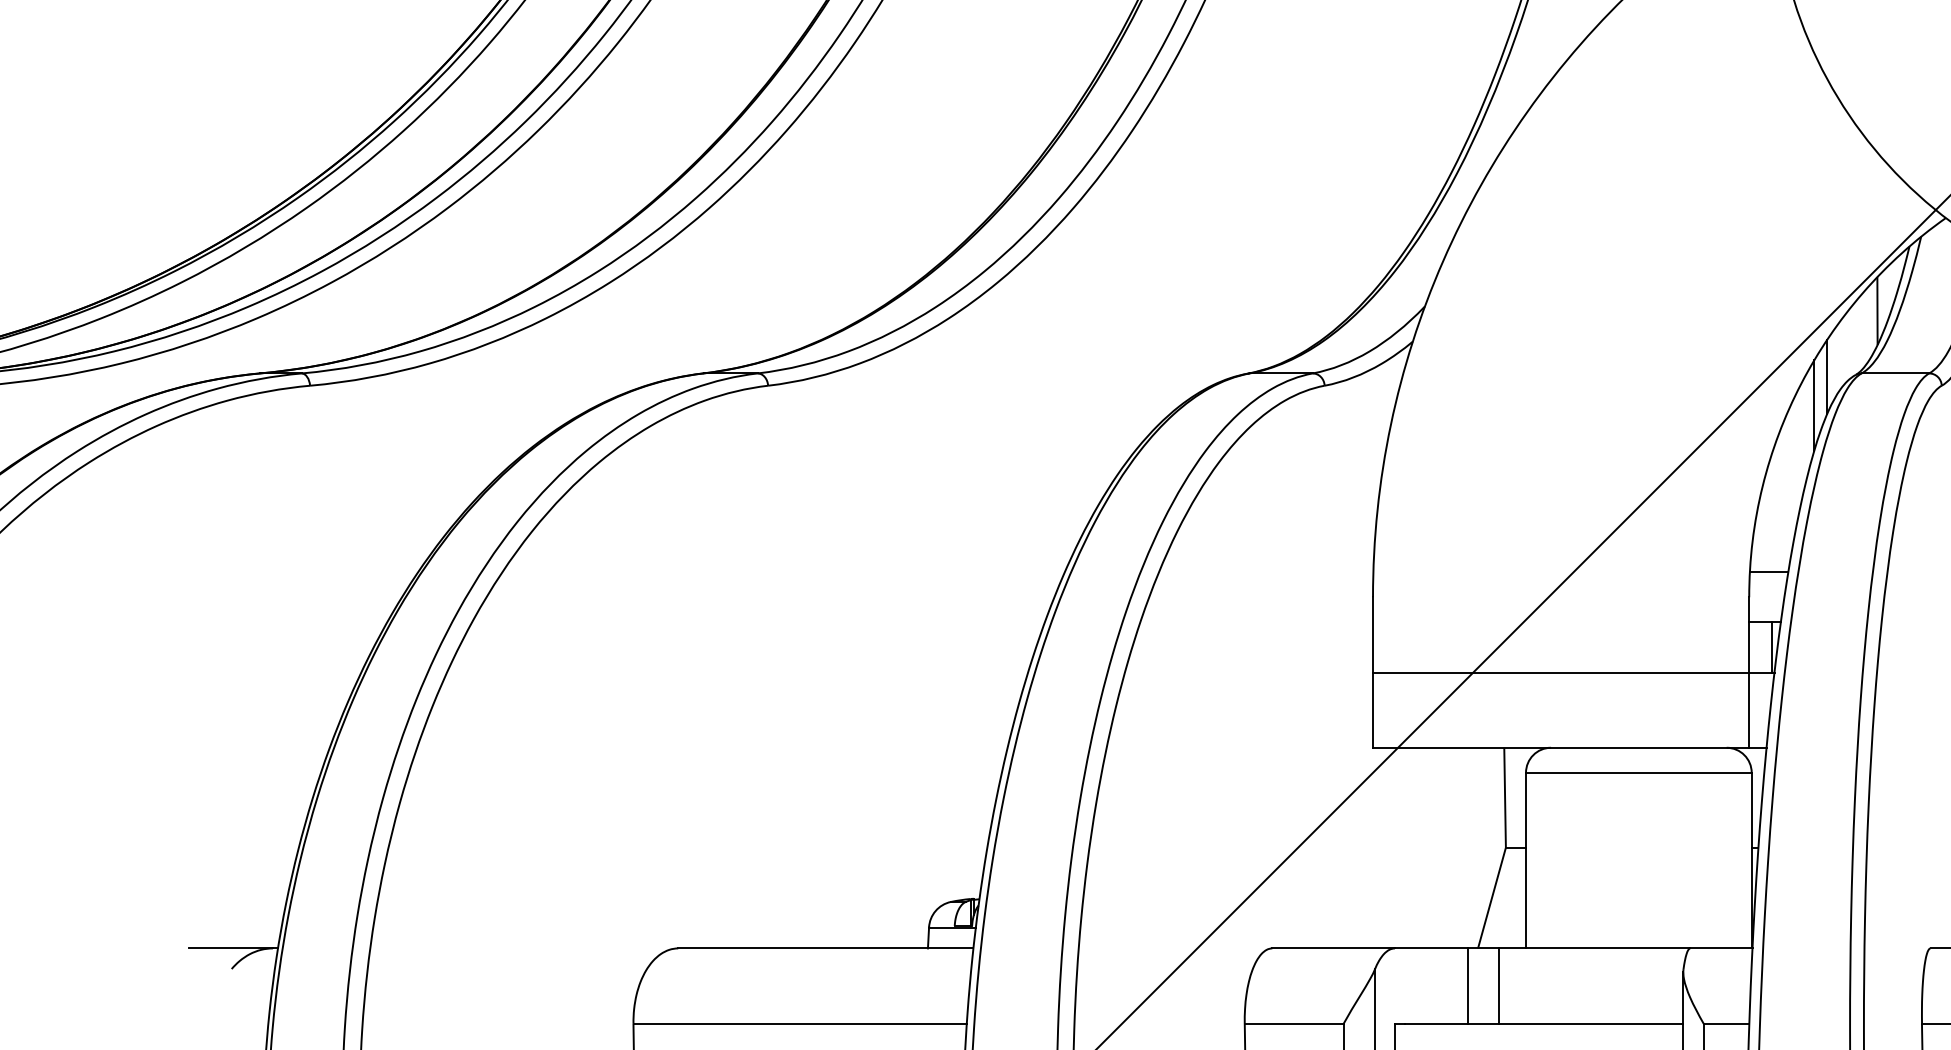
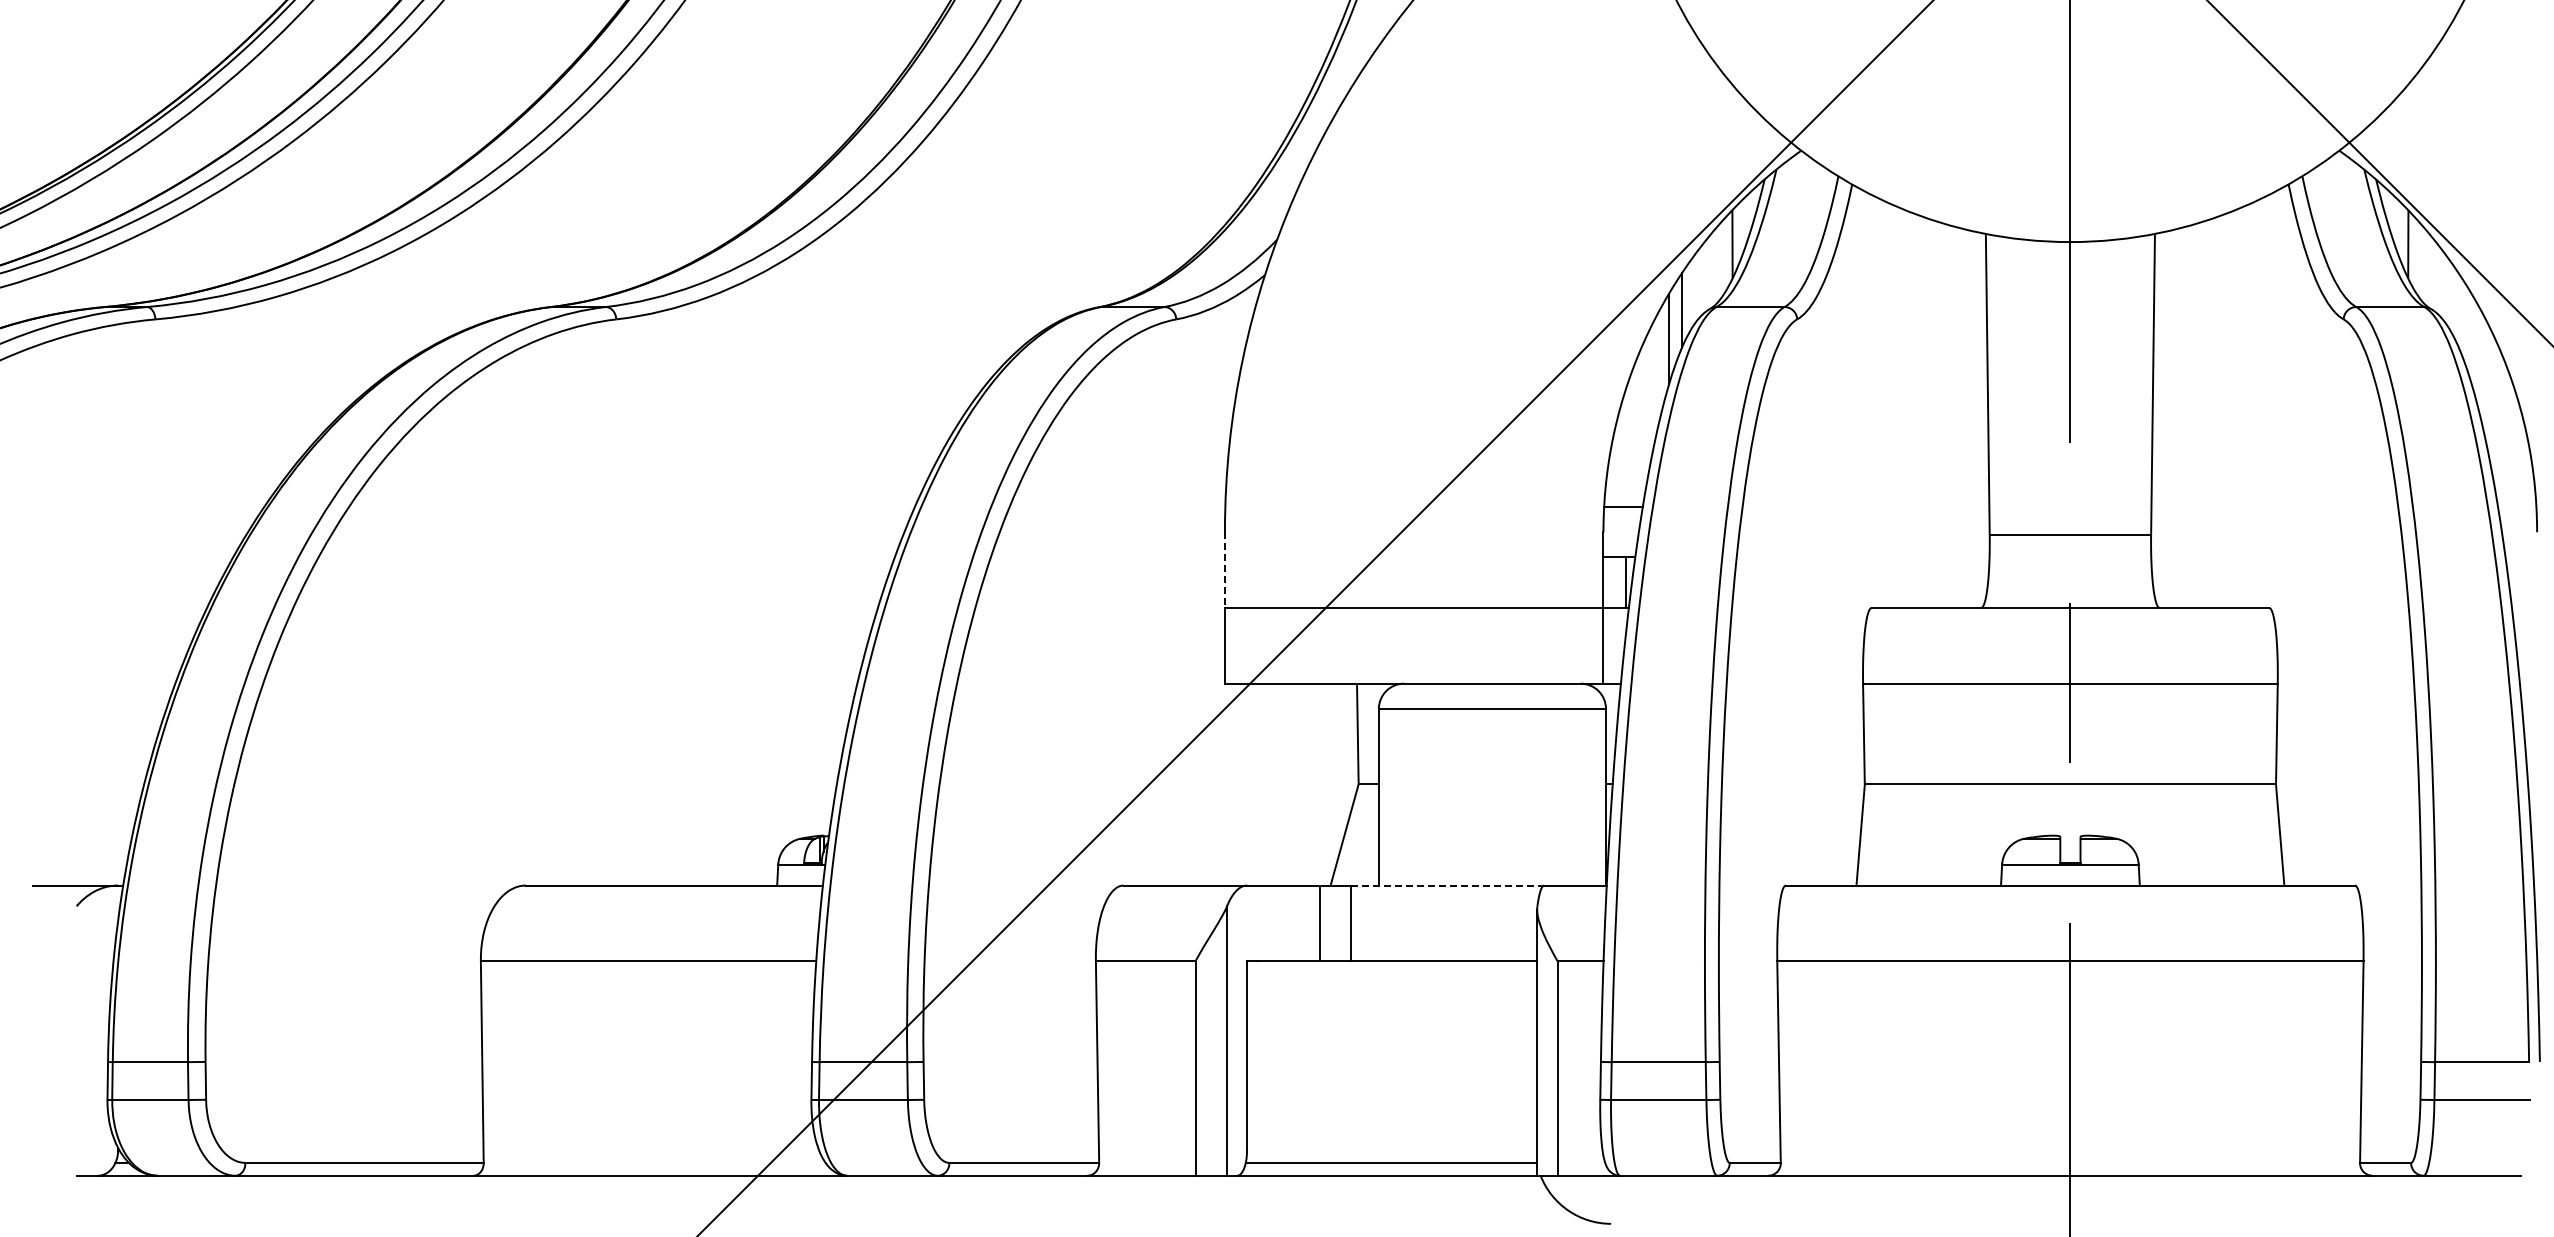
line: (1372, 635) -> (1224, 570), solid -> dashed
line: (1595, 948) -> (1448, 885), solid -> dashed

